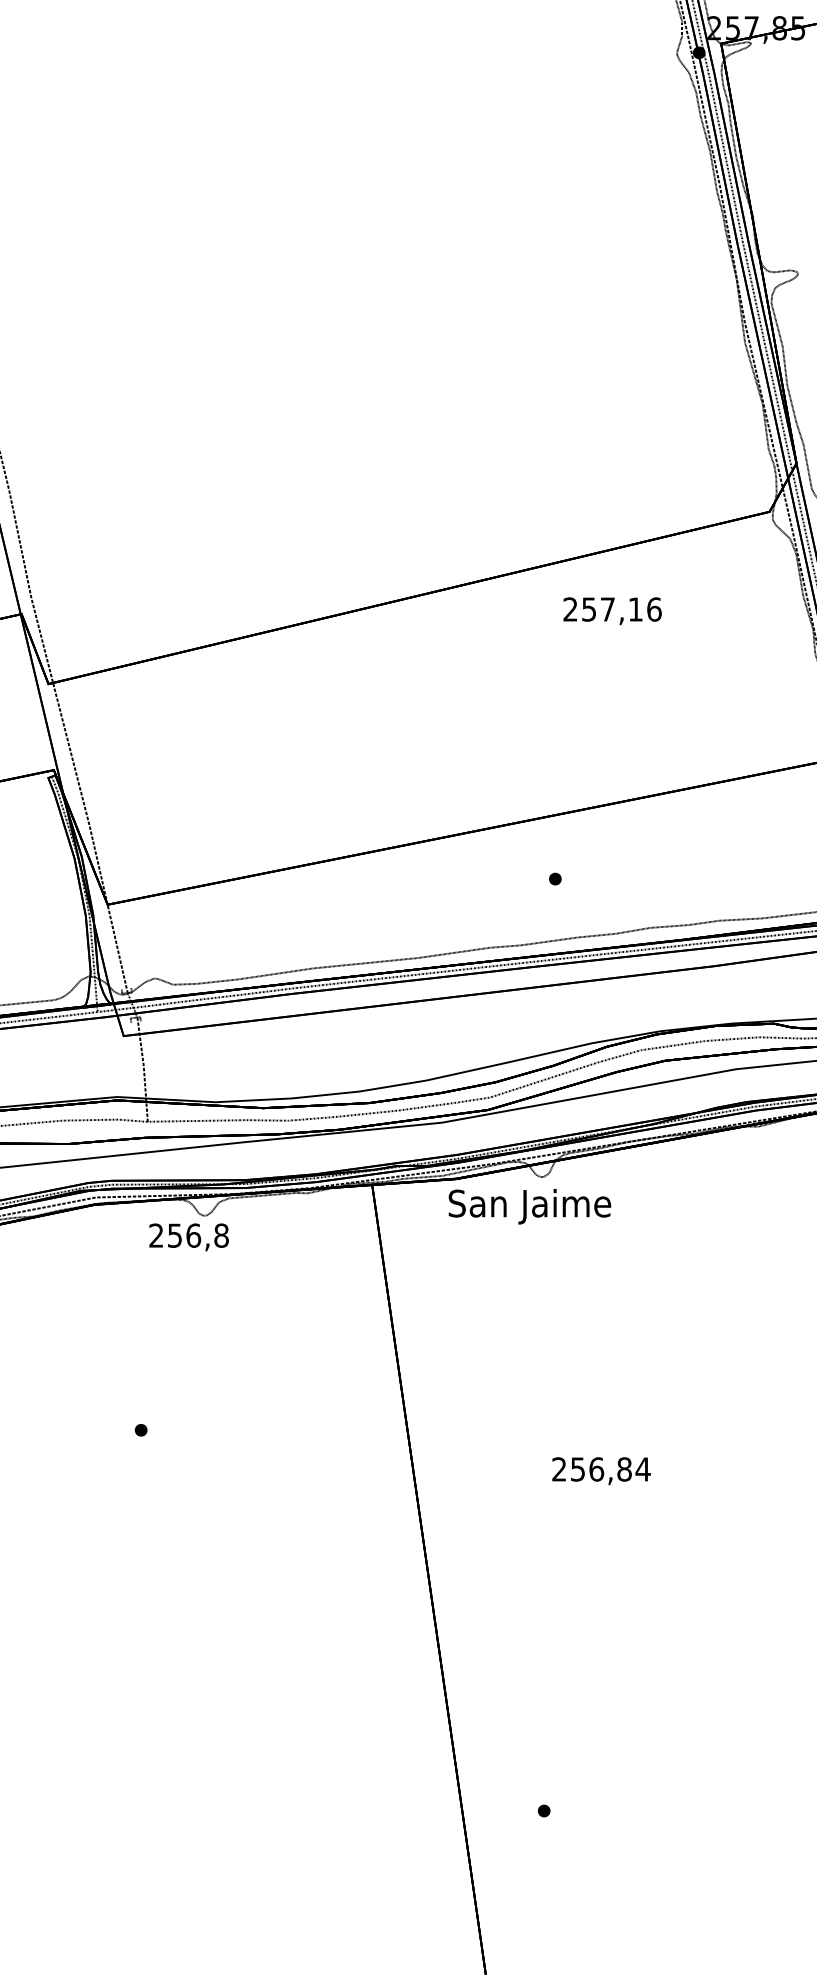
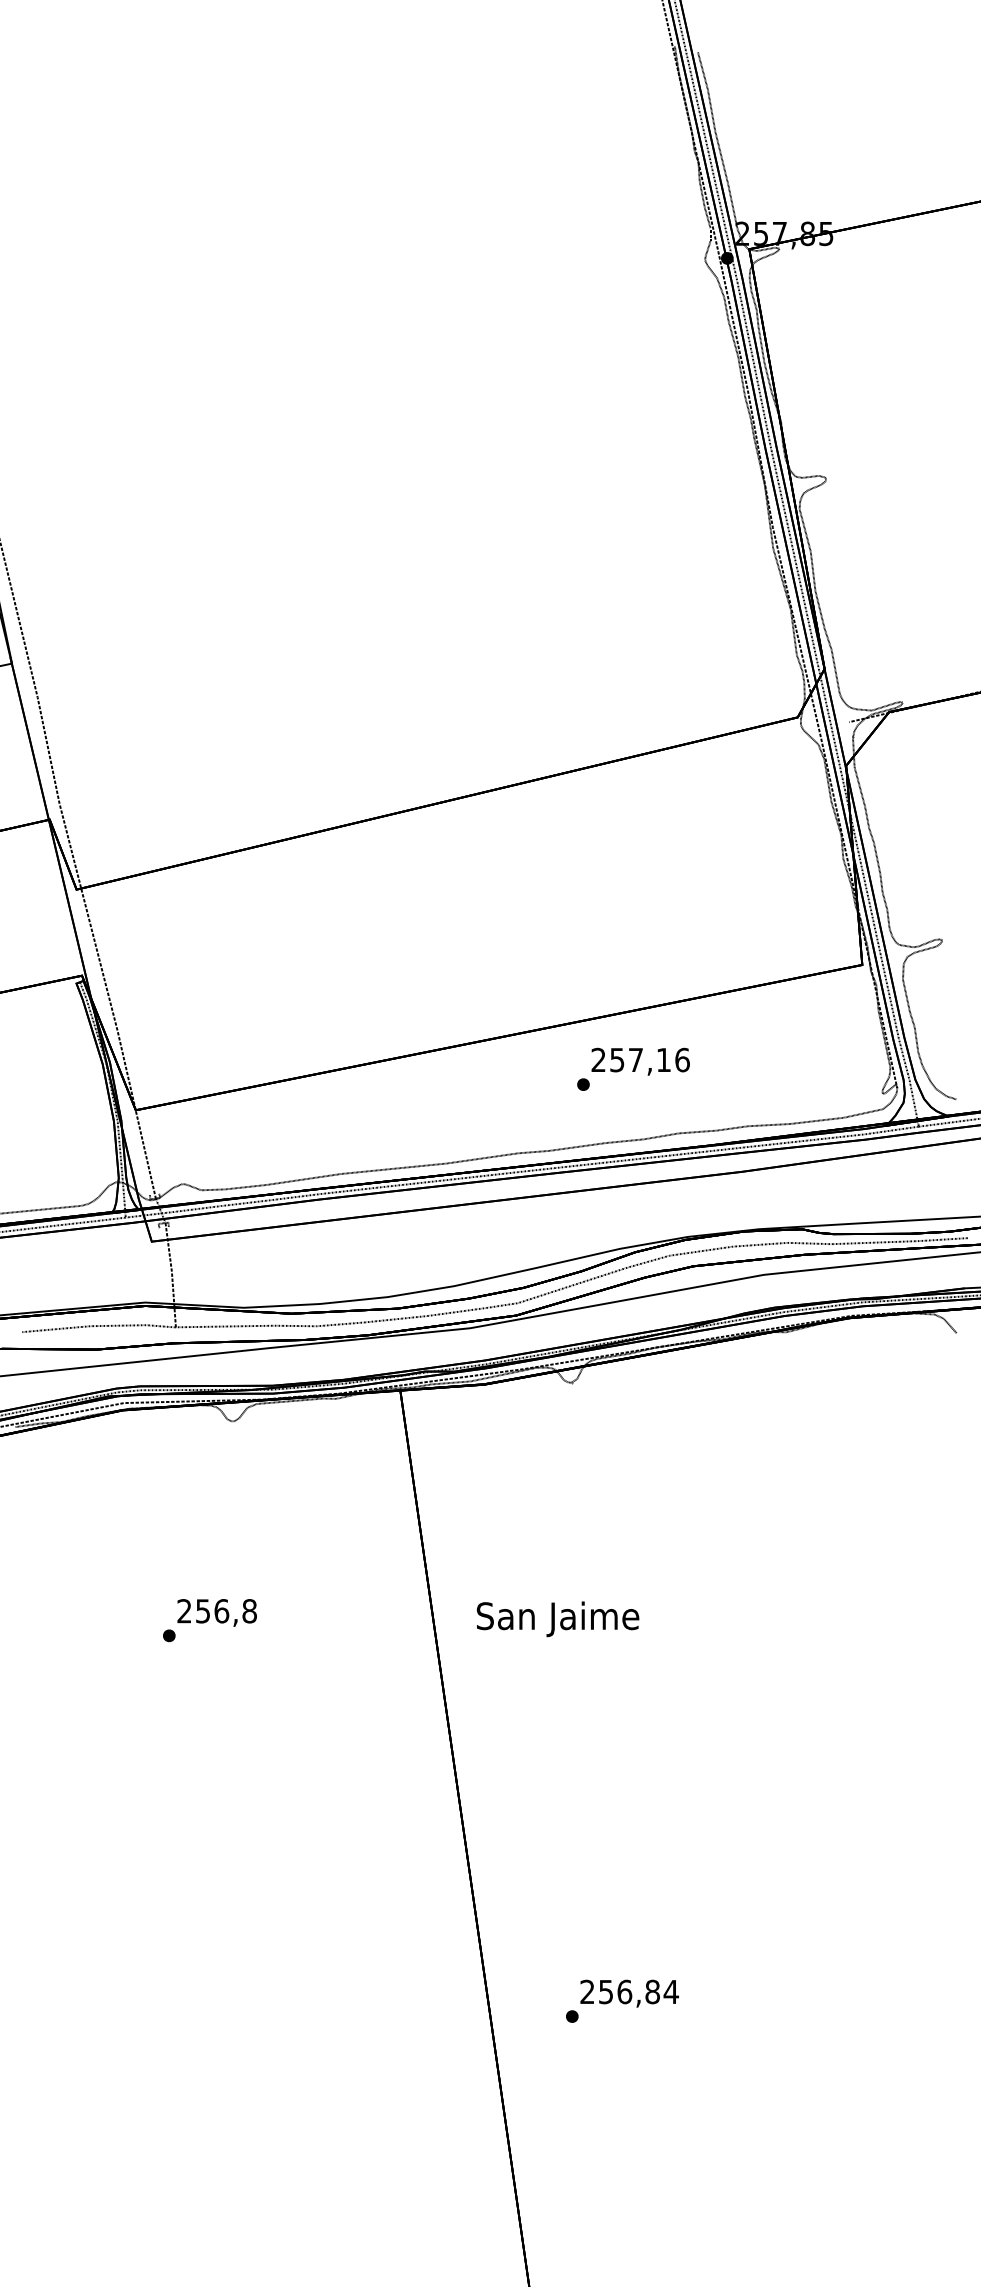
text: (612, 610) -> (640, 1061), moved
text: (529, 1206) -> (557, 1619), moved
text: (188, 1236) -> (216, 1612), moved
text: (601, 1470) -> (629, 1993), moved

